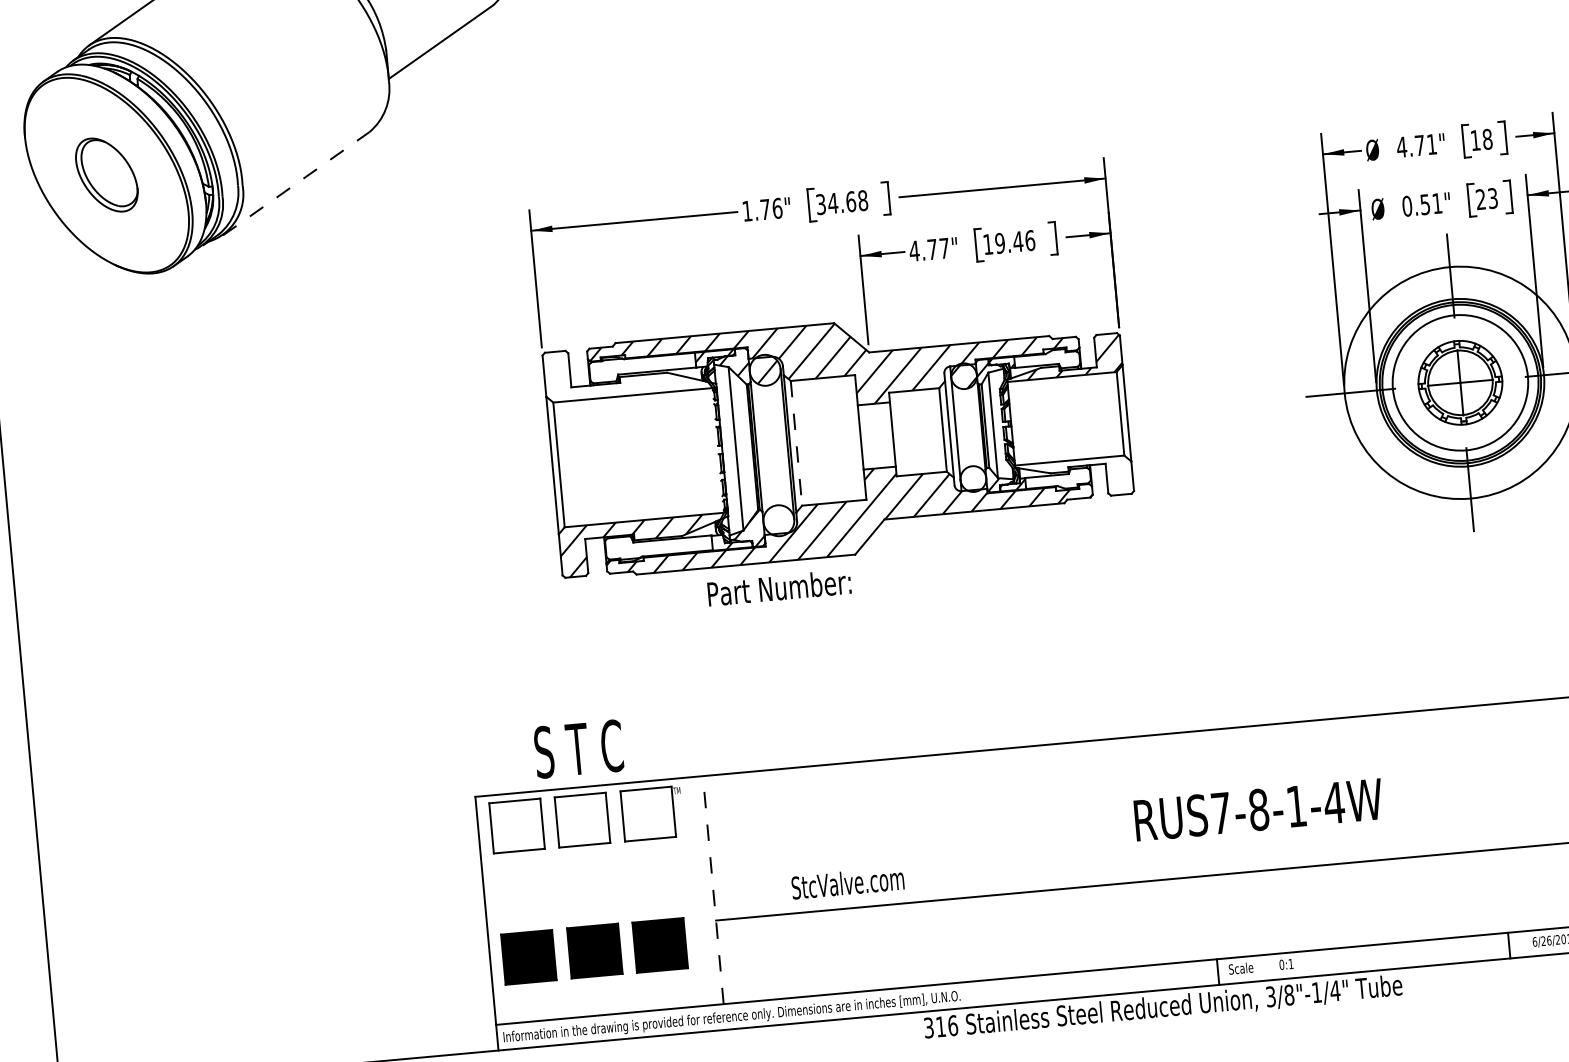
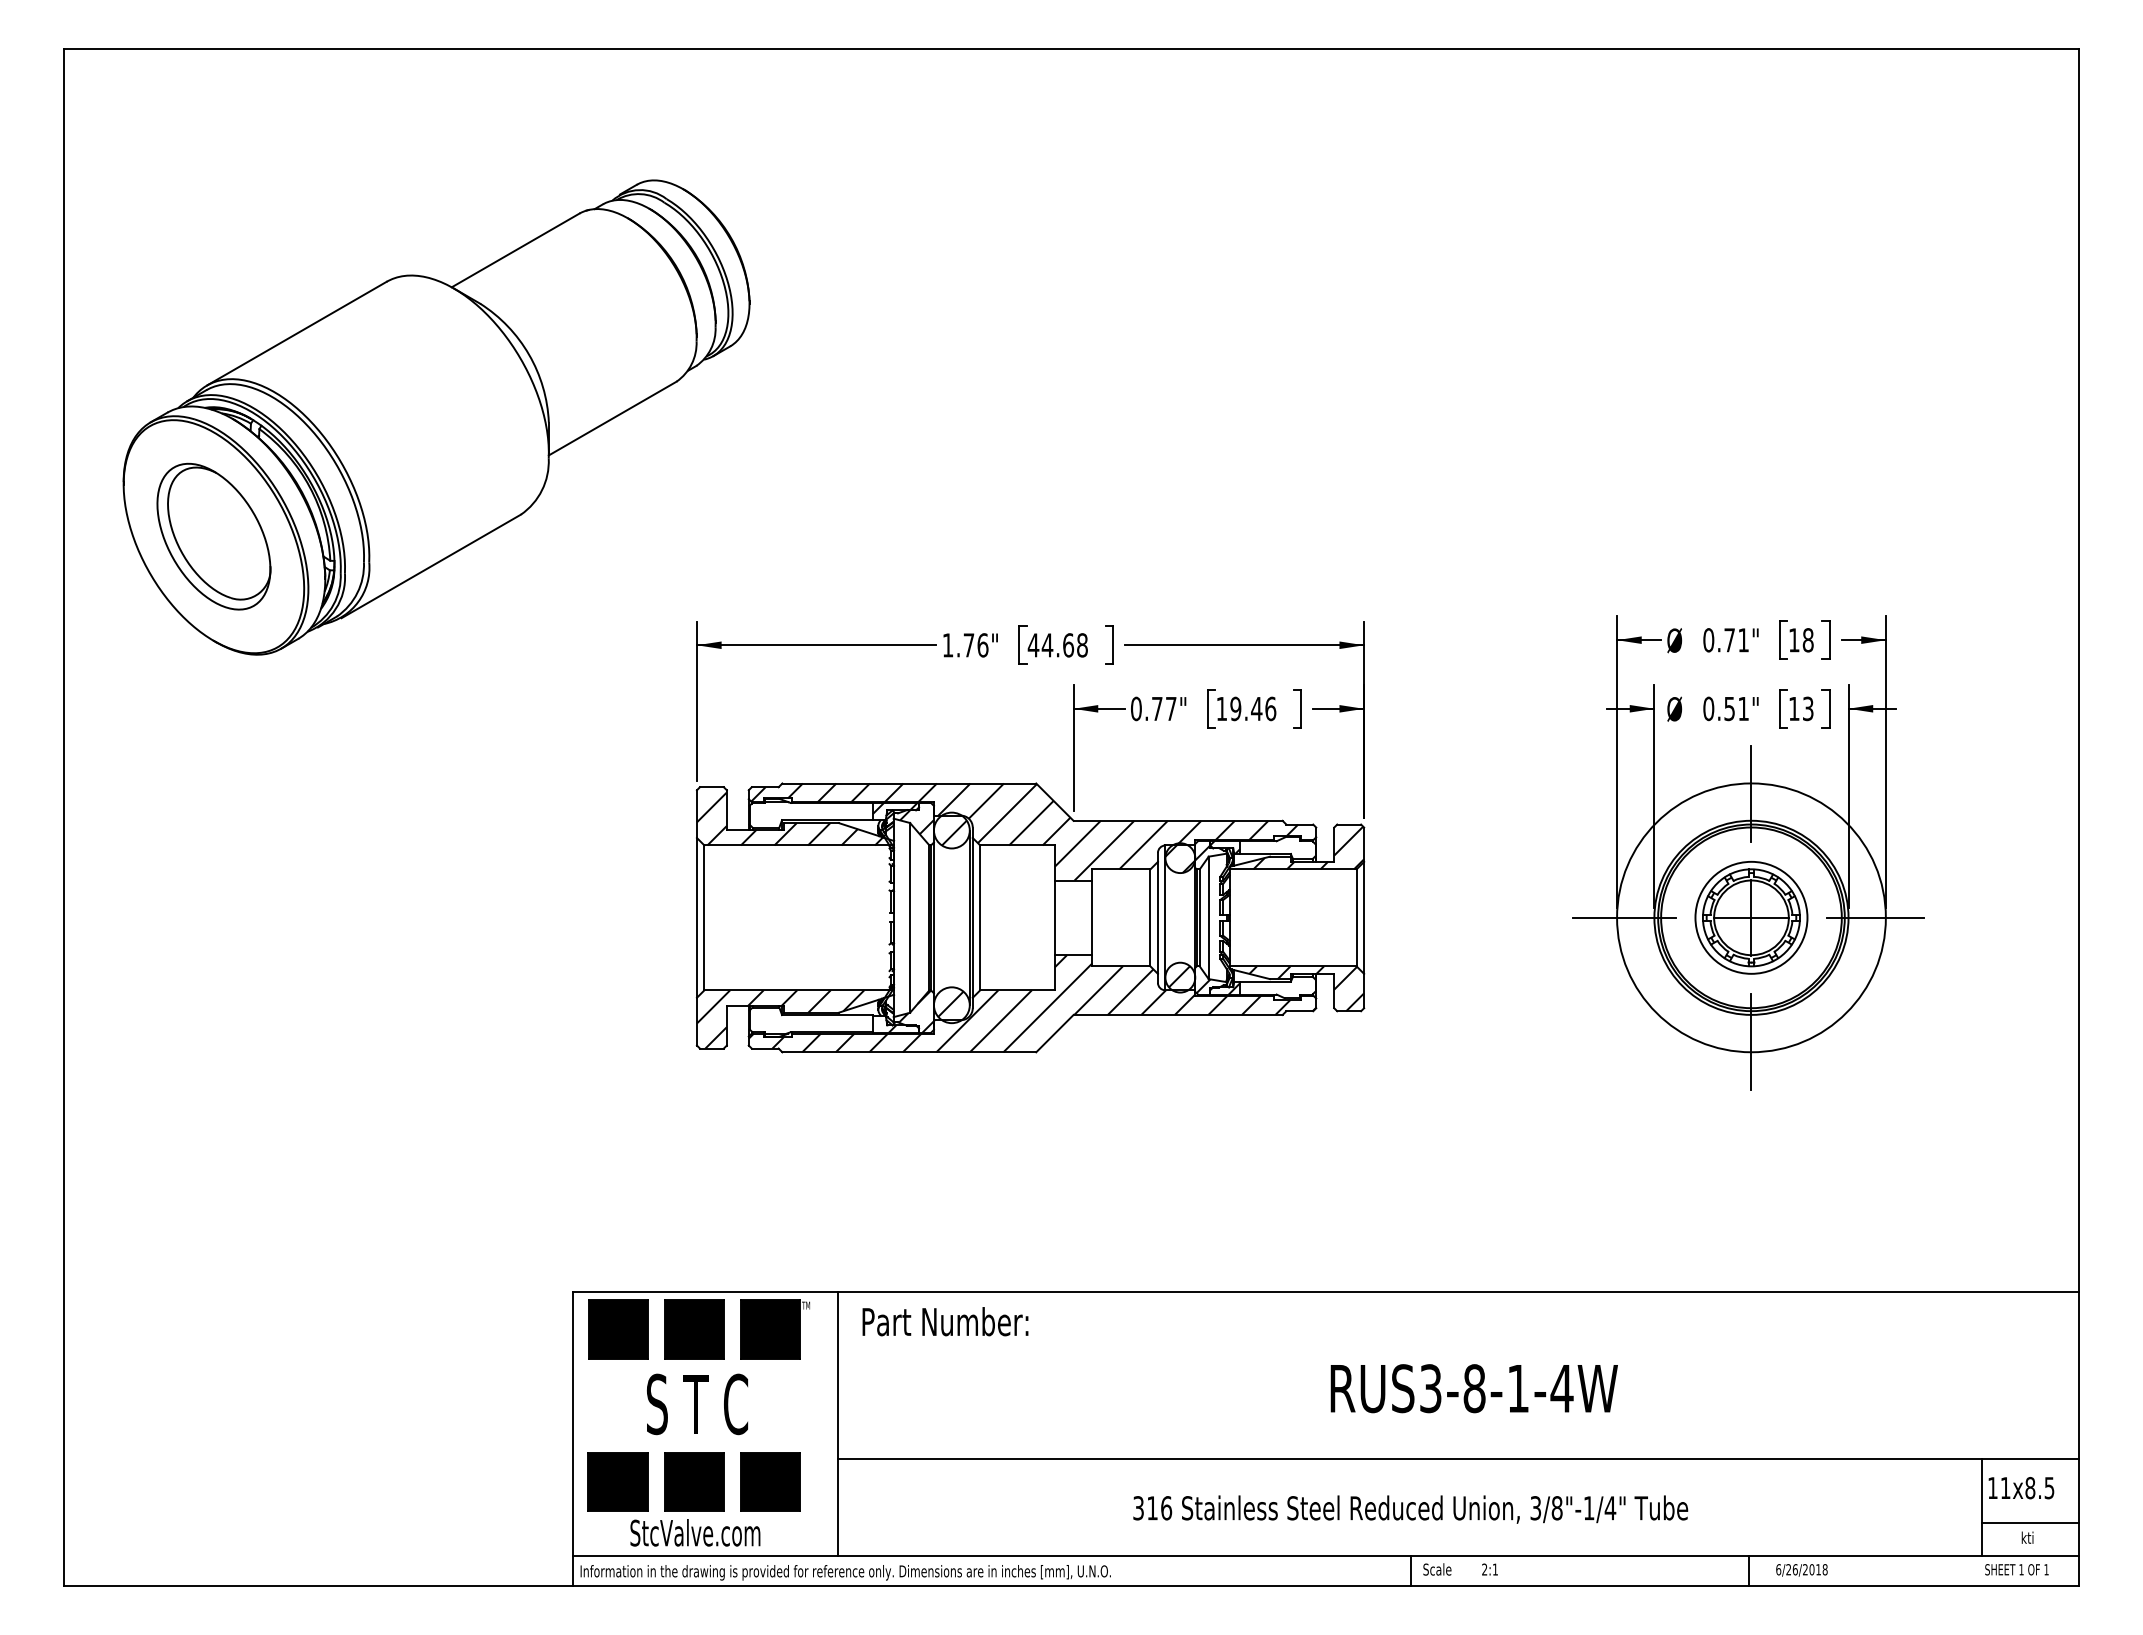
text: (1401, 147) -> (1708, 640), 4.71" -> 0.71"
part: (106, 175) -> (213, 536), size x1.67
line: (296, 183) -> (431, 566), dashed -> solid
text: (1481, 199) -> (1794, 708), 23 -> 13
text: (820, 204) -> (1033, 645), 34.68 -> 44.68
text: (914, 250) -> (1136, 708), 4.77" -> 0.77"
hatch: (624, 372) -> (789, 818), added
circle: (1460, 382) -> (1751, 917), size x0.71
line: (796, 443) -> (980, 918), dashed -> solid
hatch: (972, 478) -> (1179, 976), added
hatch: (1082, 478) -> (1306, 988), added
hatch: (777, 519) -> (950, 1003), added
text: (779, 587) -> (945, 1321), moved
text: (578, 749) -> (697, 1404), moved
text: (1220, 813) -> (1430, 1388), RUS7-8-1-4W -> RUS3-8-1-4W
fill: (648, 814) -> (770, 1329), added
fill: (581, 820) -> (693, 1329), added
fill: (516, 826) -> (617, 1329), added
text: (847, 882) -> (695, 1532), moved
line: (713, 889) -> (837, 1423), dashed -> solid
text: (1281, 964) -> (1484, 1569), 0:1 -> 2:1
text: (1163, 1007) -> (1410, 1509), moved

